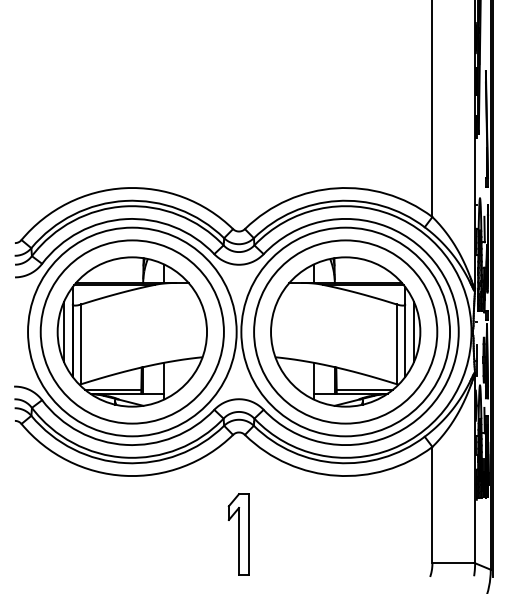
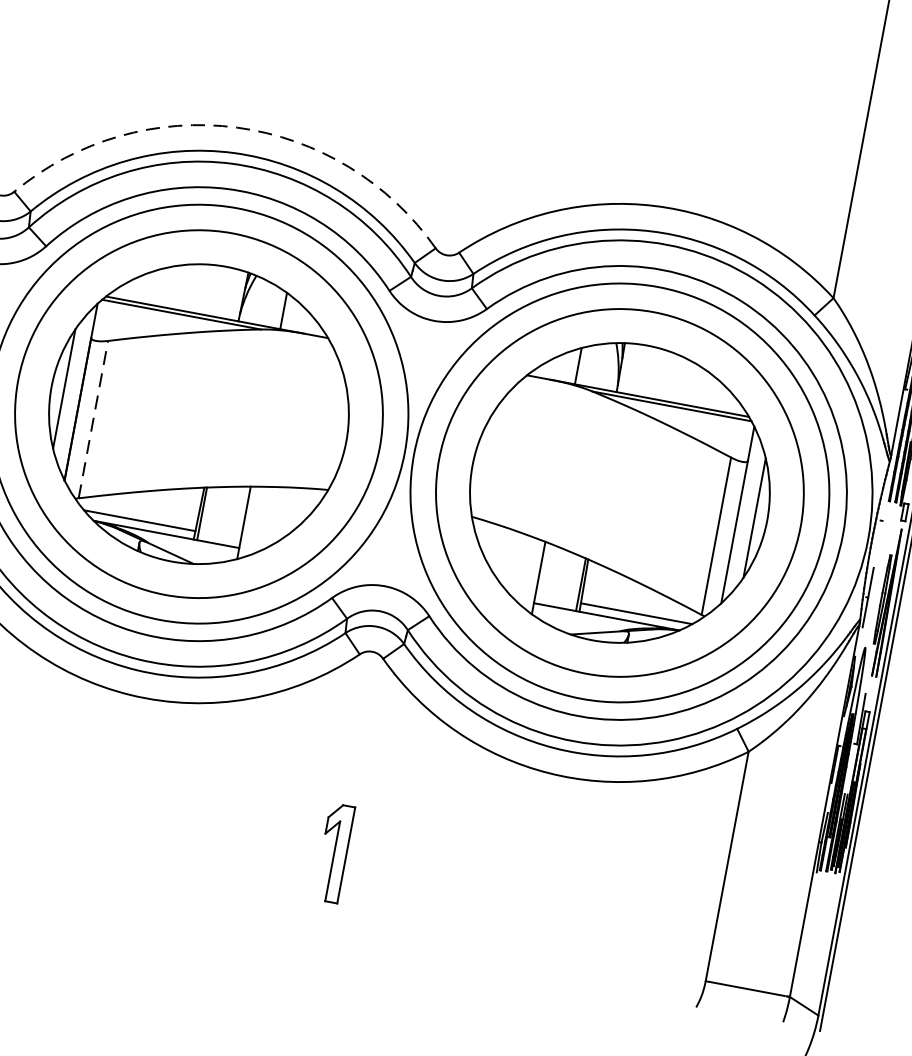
arc: (124, 188) -> (236, 128), solid -> dashed
line: (81, 344) -> (94, 420), solid -> dashed
part: (238, 534) -> (333, 852), size x0.6

